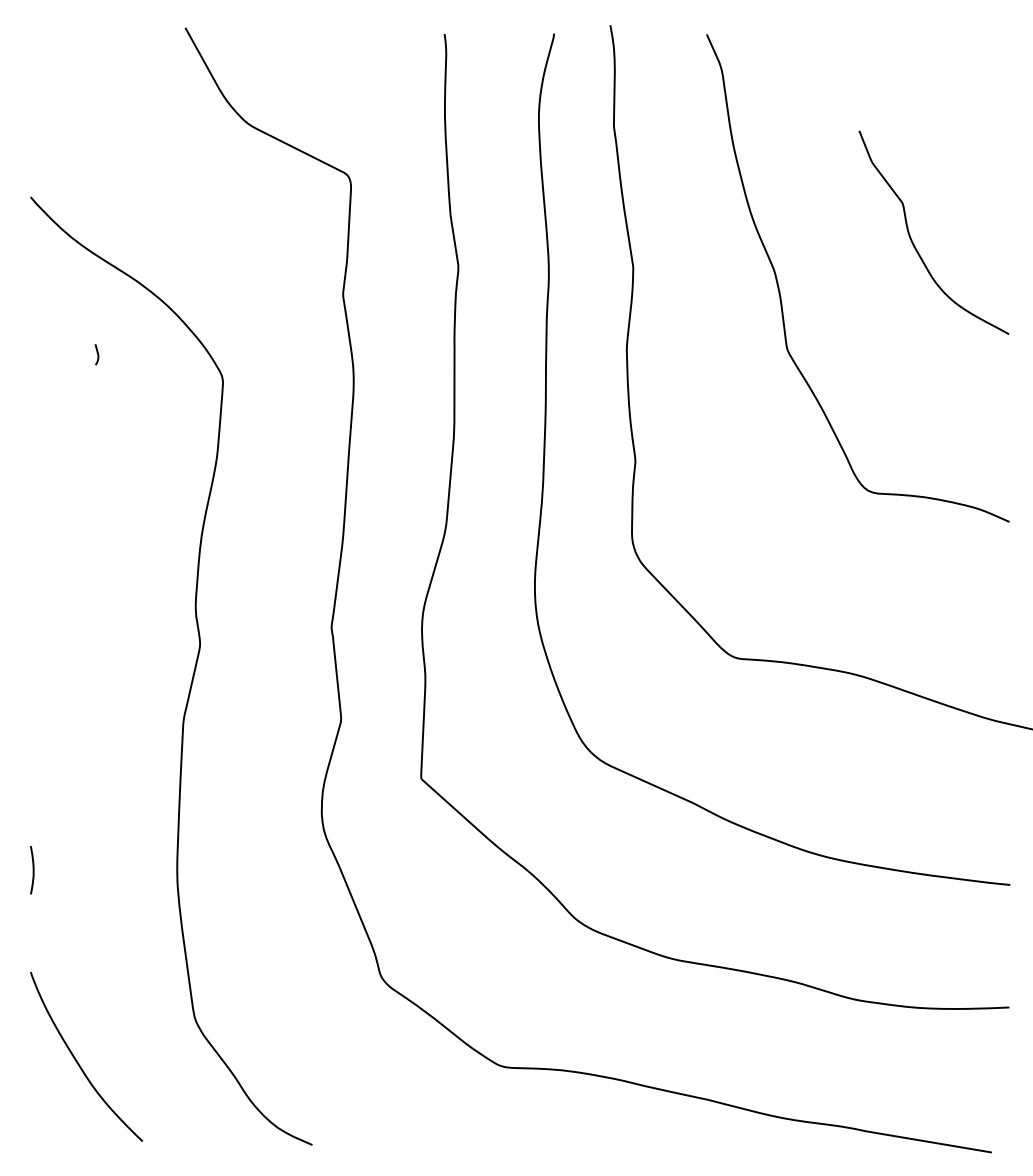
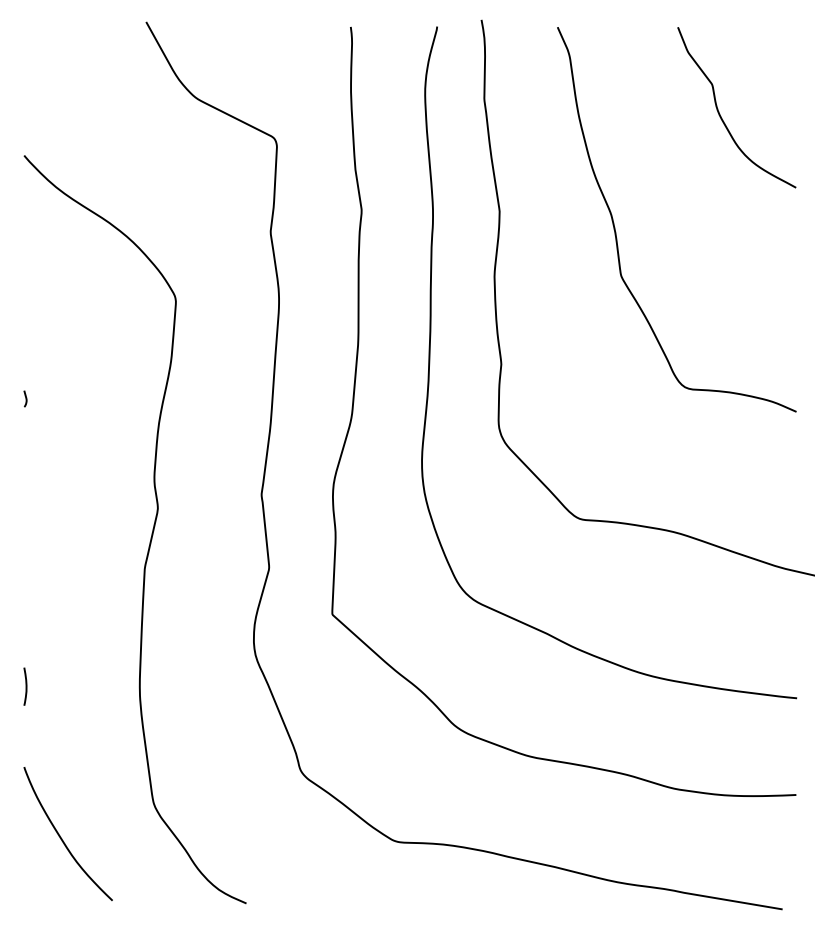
curve: (911, 237) -> (719, 111), moved
curve: (96, 354) -> (25, 398), moved

